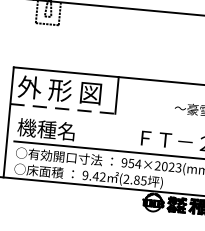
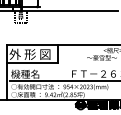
line: (63, 109) -> (32, 63), dashed -> solid

